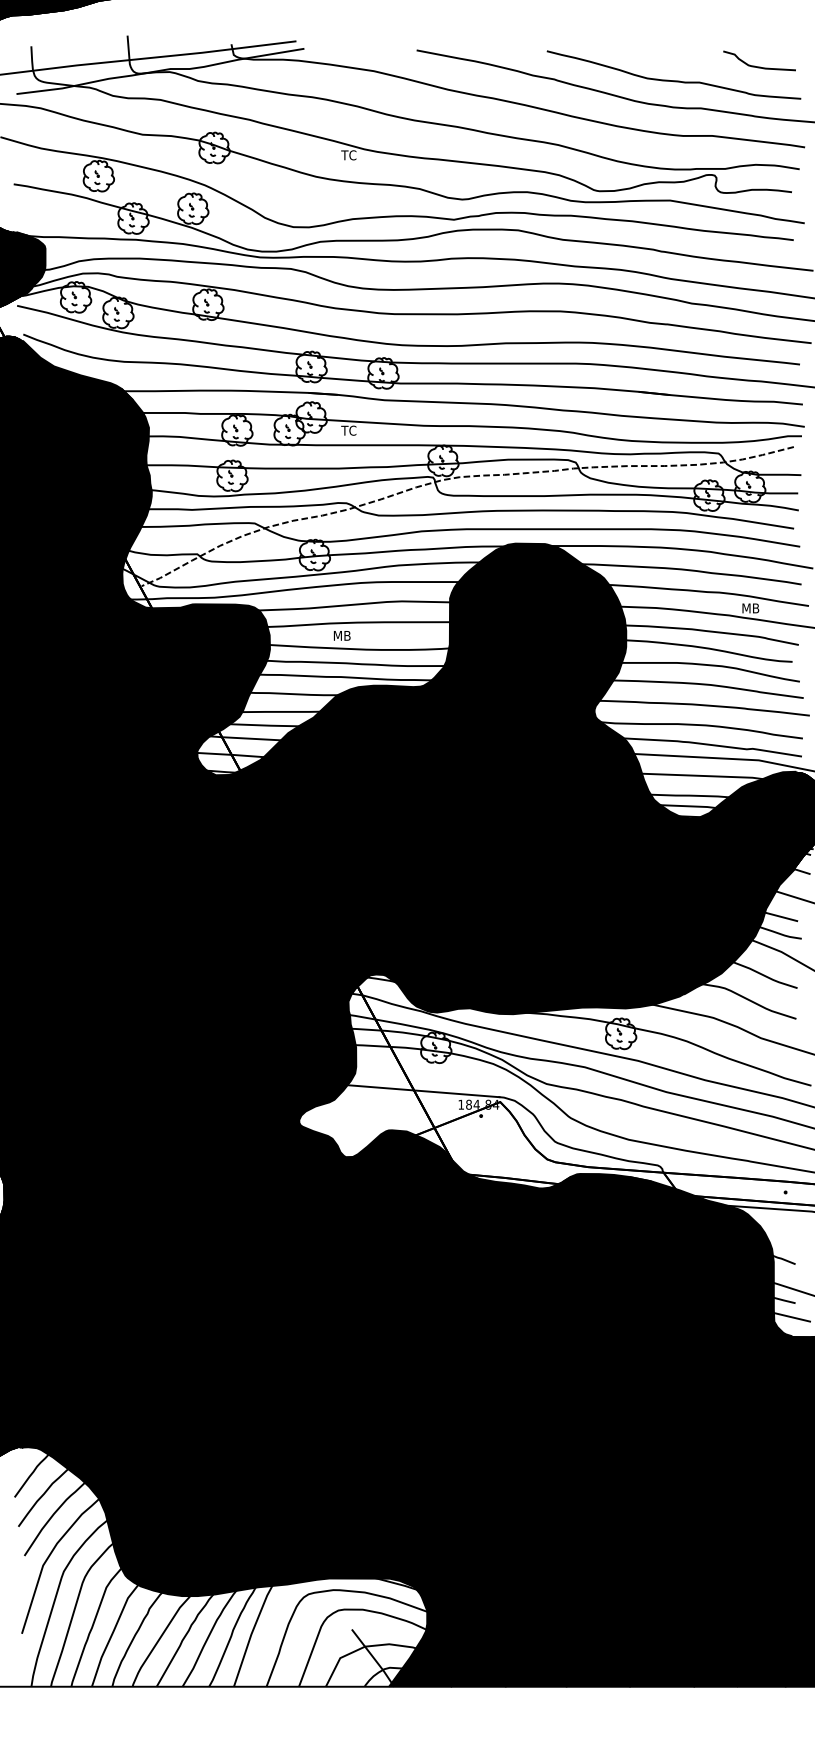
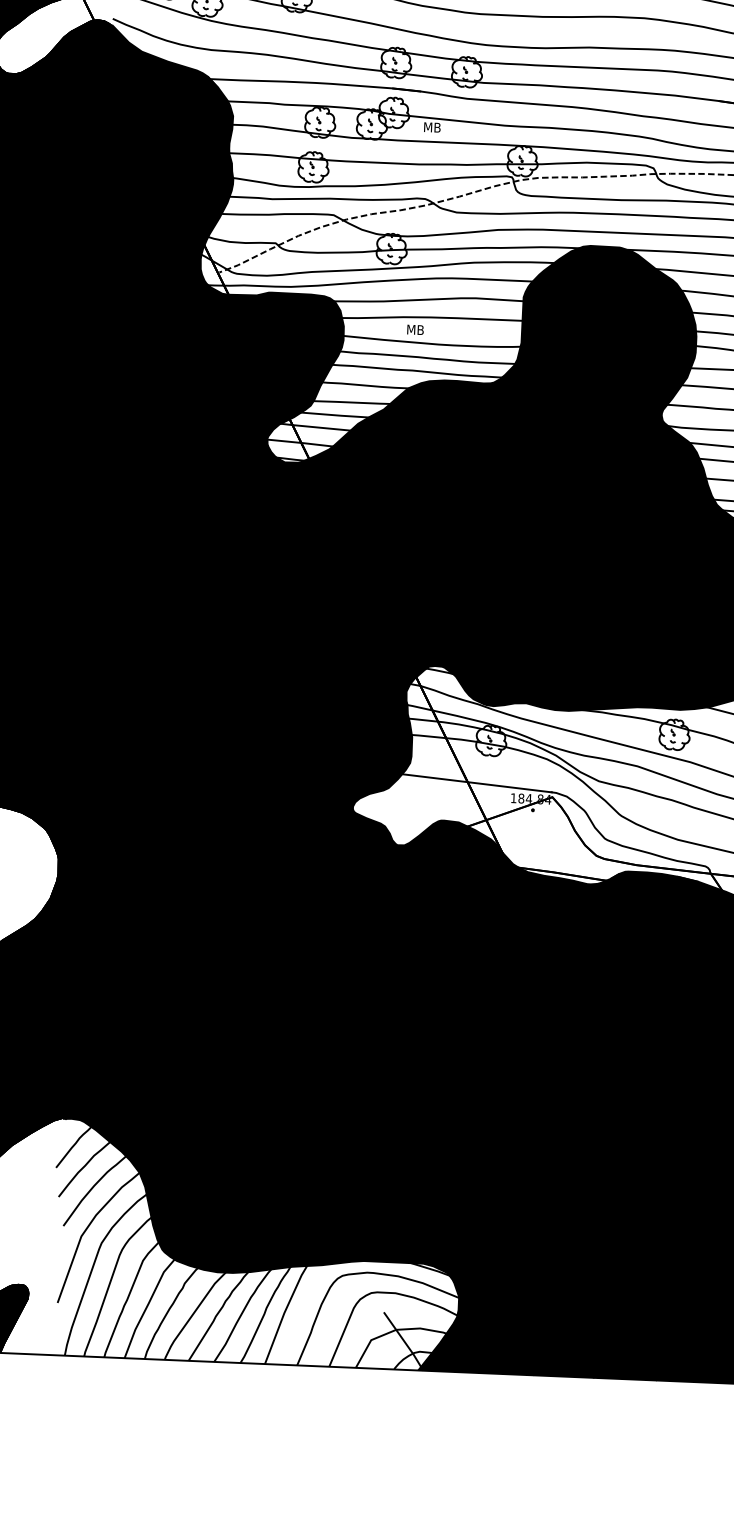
text: (350, 430) -> (432, 127), TC -> MB

